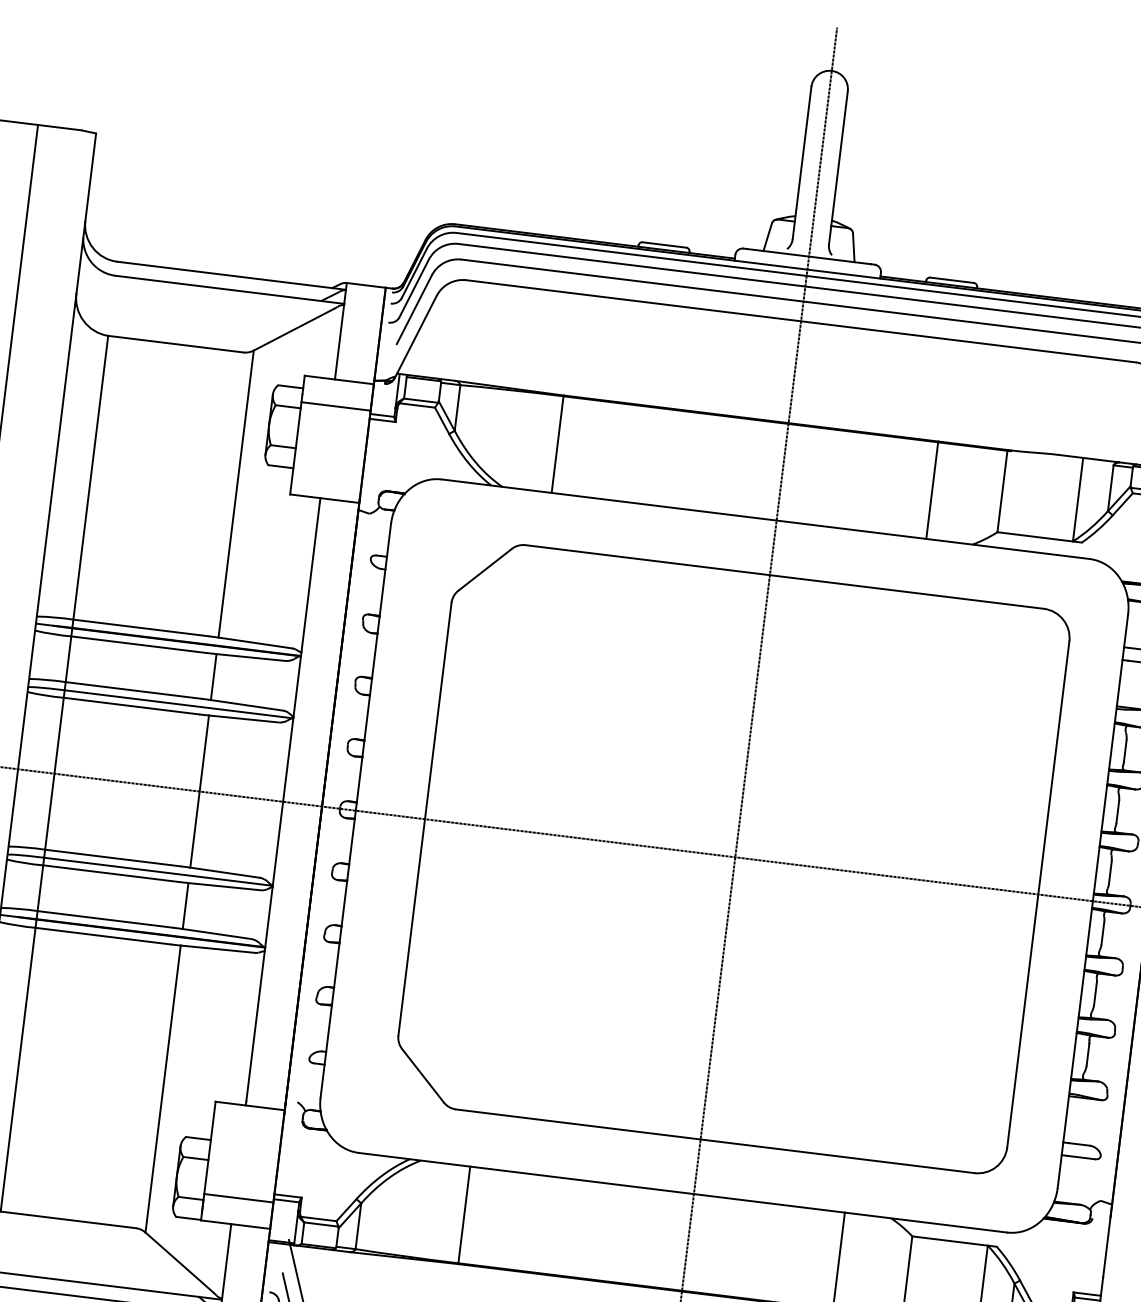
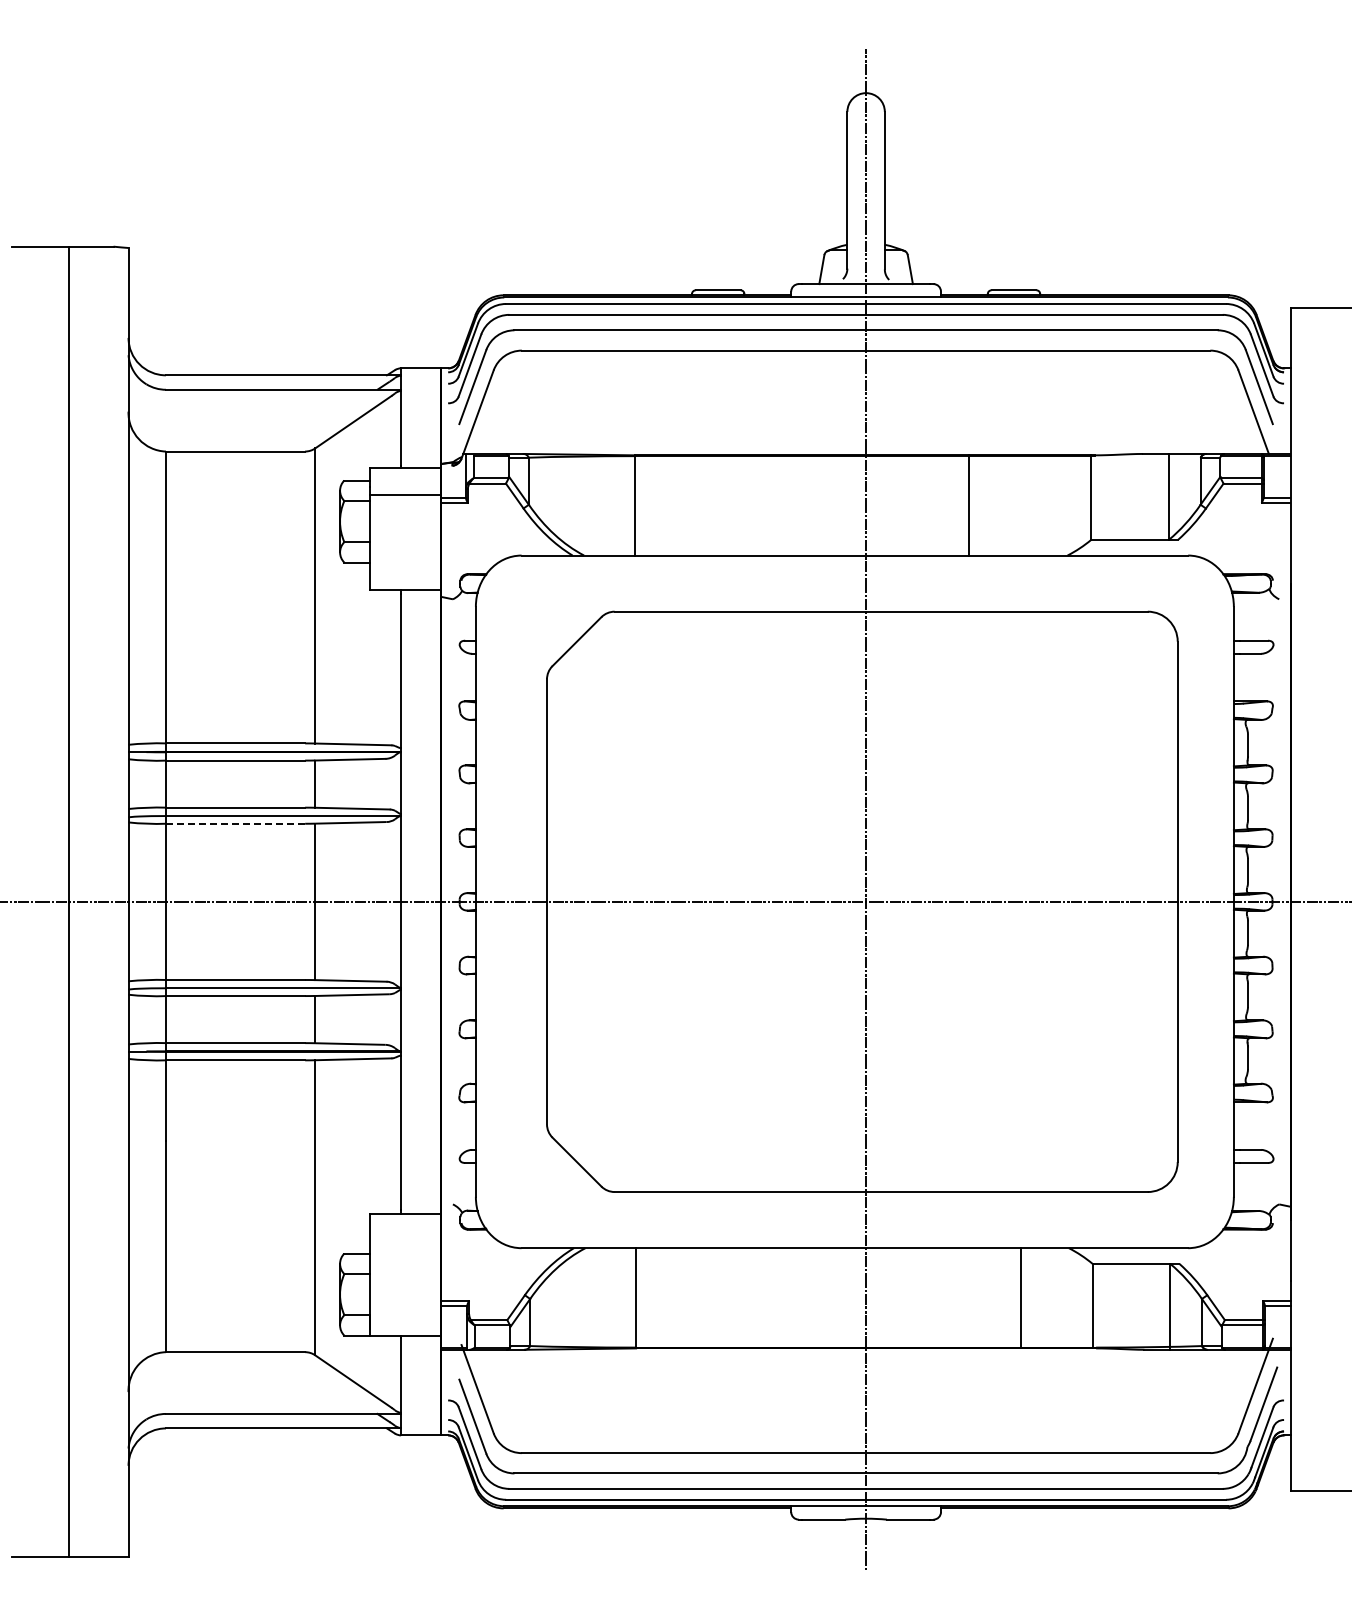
line: (932, 490) -> (969, 505), moved
line: (131, 705) -> (235, 823), solid -> dashed
line: (238, 1198) -> (405, 1309), removed

